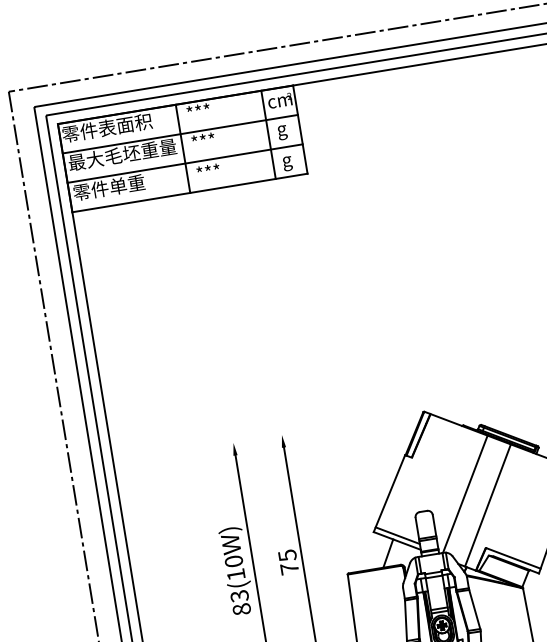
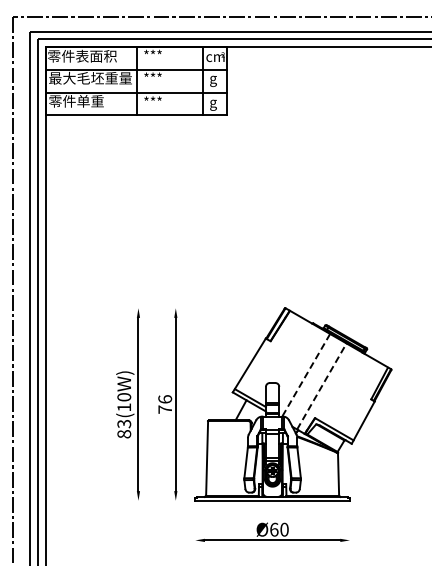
line: (465, 494) -> (306, 375), solid -> dashed
line: (487, 505) -> (321, 386), solid -> dashed
text: (287, 555) -> (165, 399), 75 -> 76

